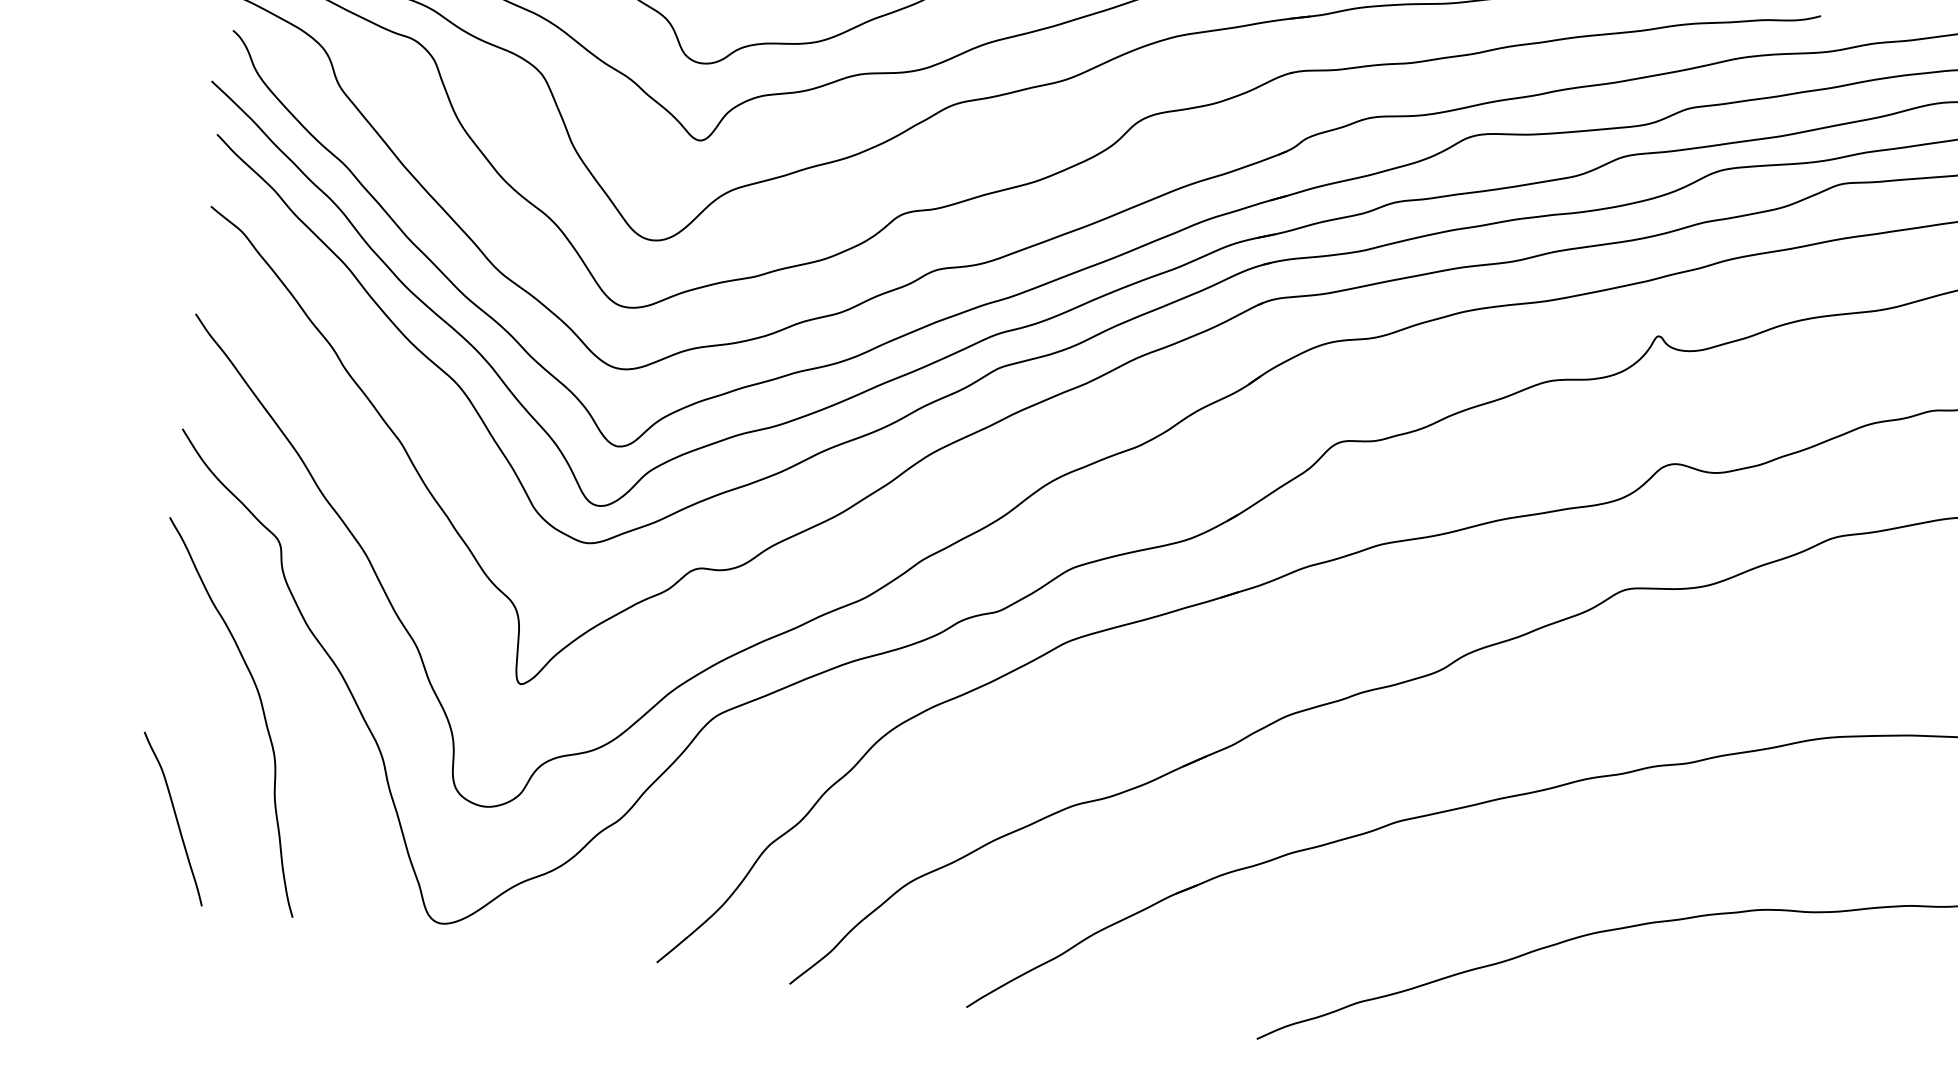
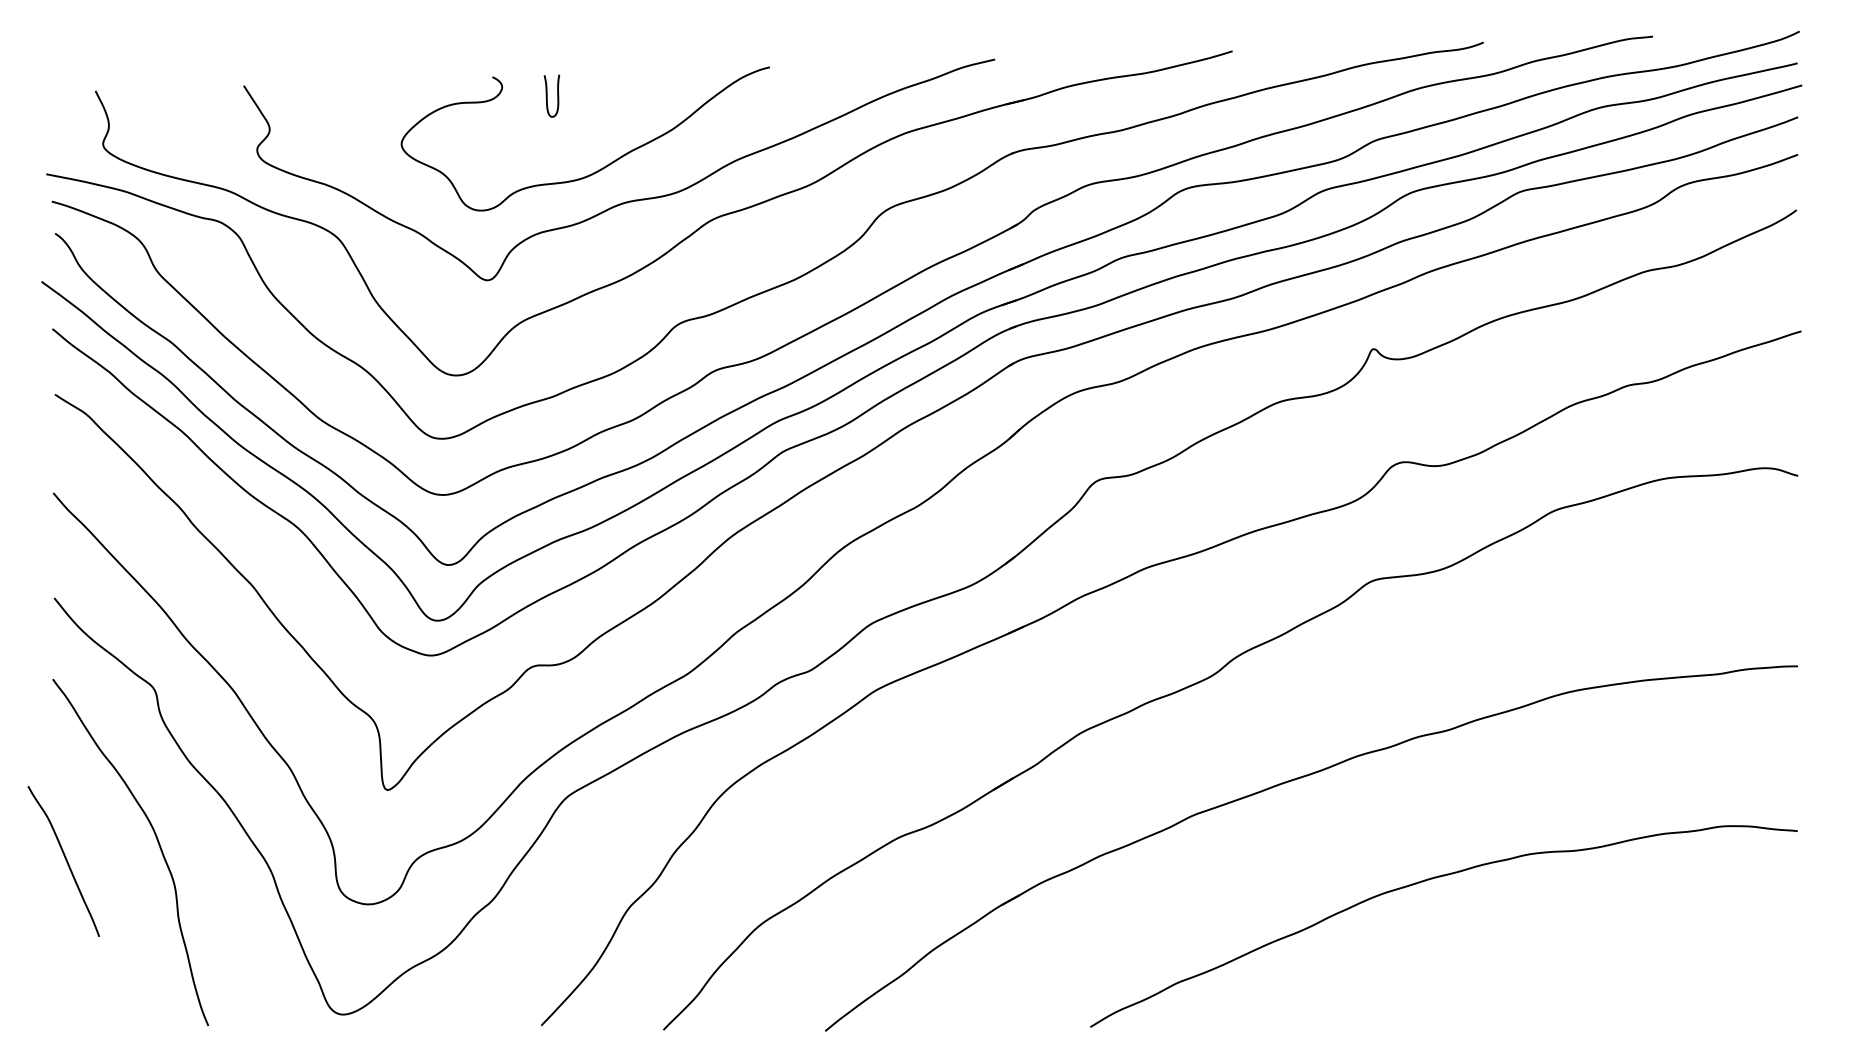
curve: (175, 818) -> (65, 860), moved

